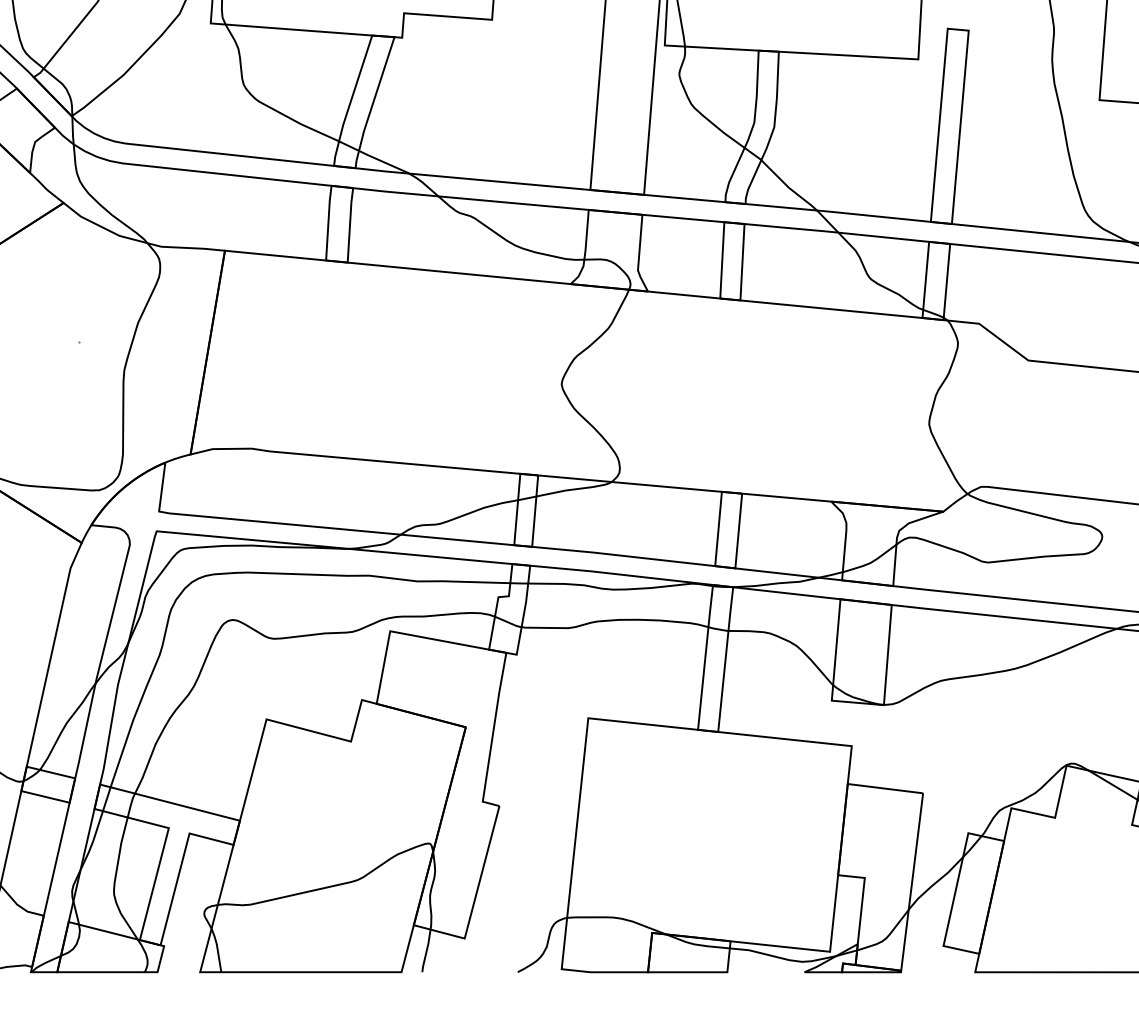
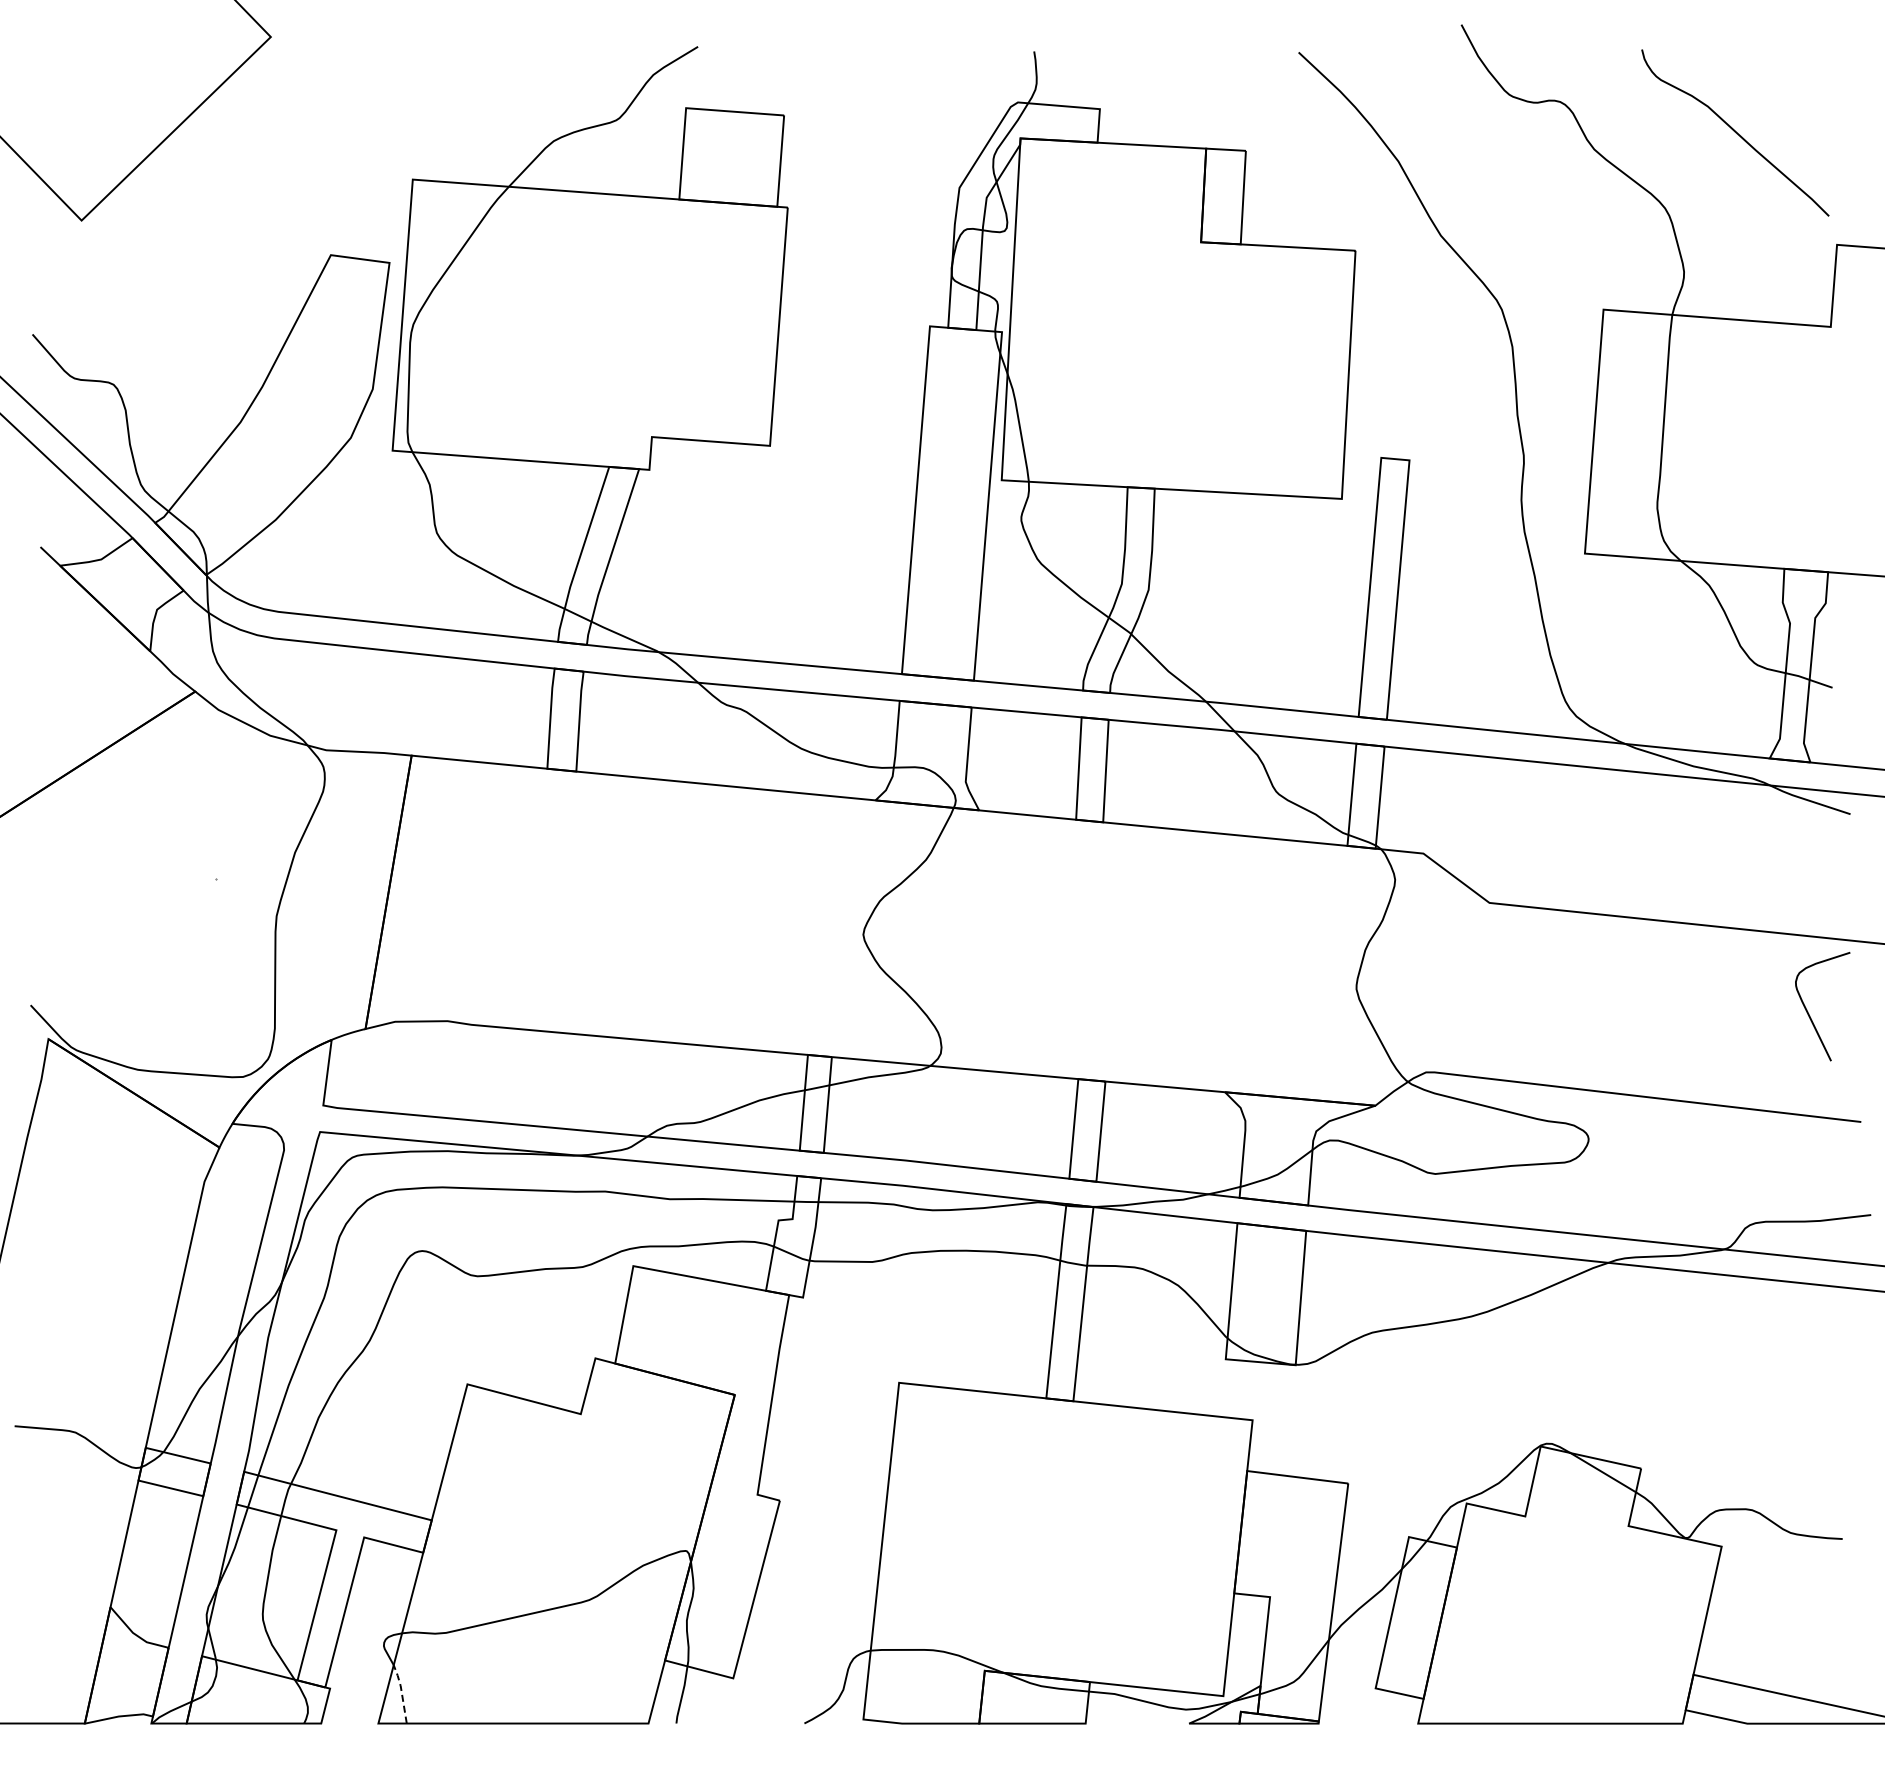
line: (217, 949) -> (401, 1692), solid -> dashed

